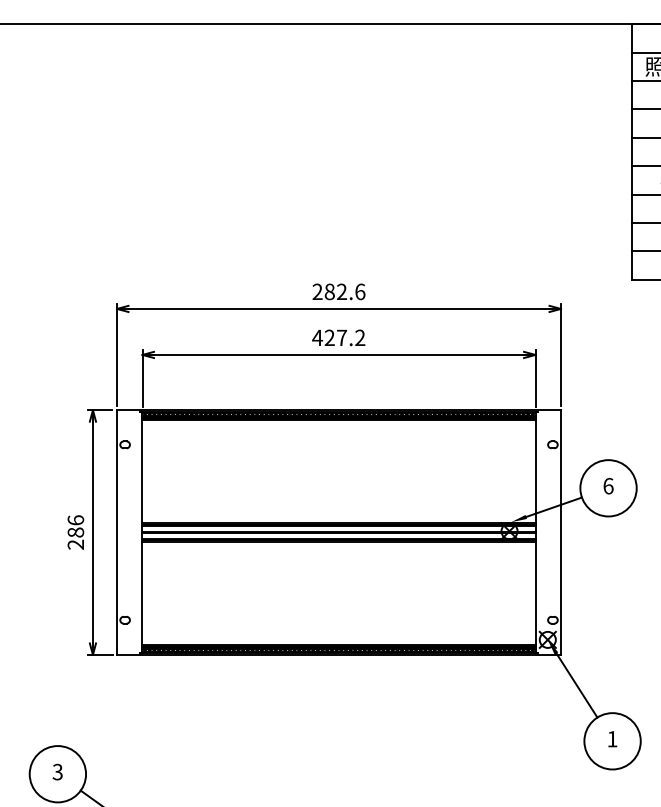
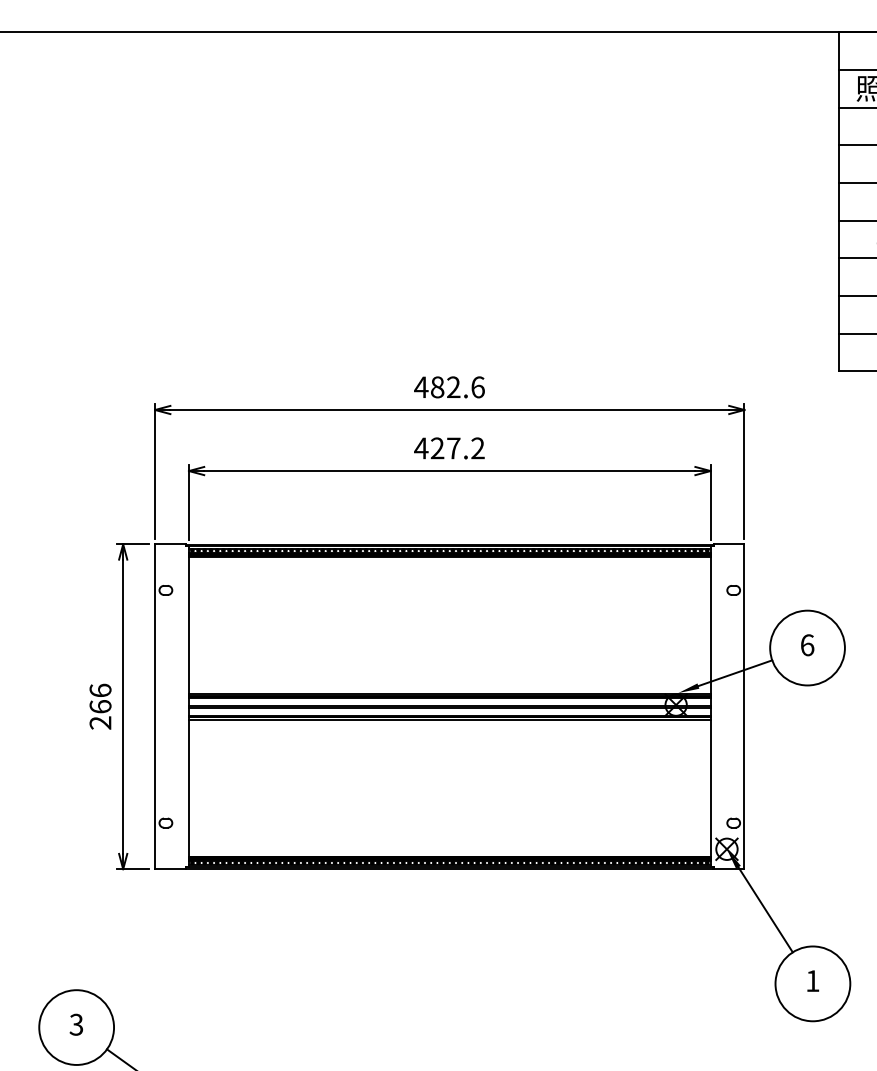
text: (317, 291) -> (421, 386), 282.6 -> 482.6
text: (75, 532) -> (100, 706), 286 -> 266

